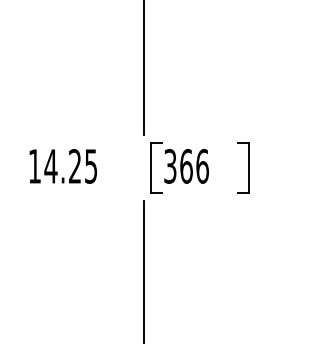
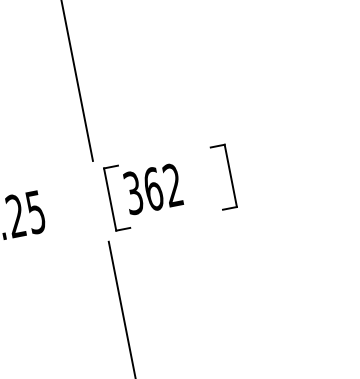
text: (202, 166) -> (173, 185), 366 -> 362

